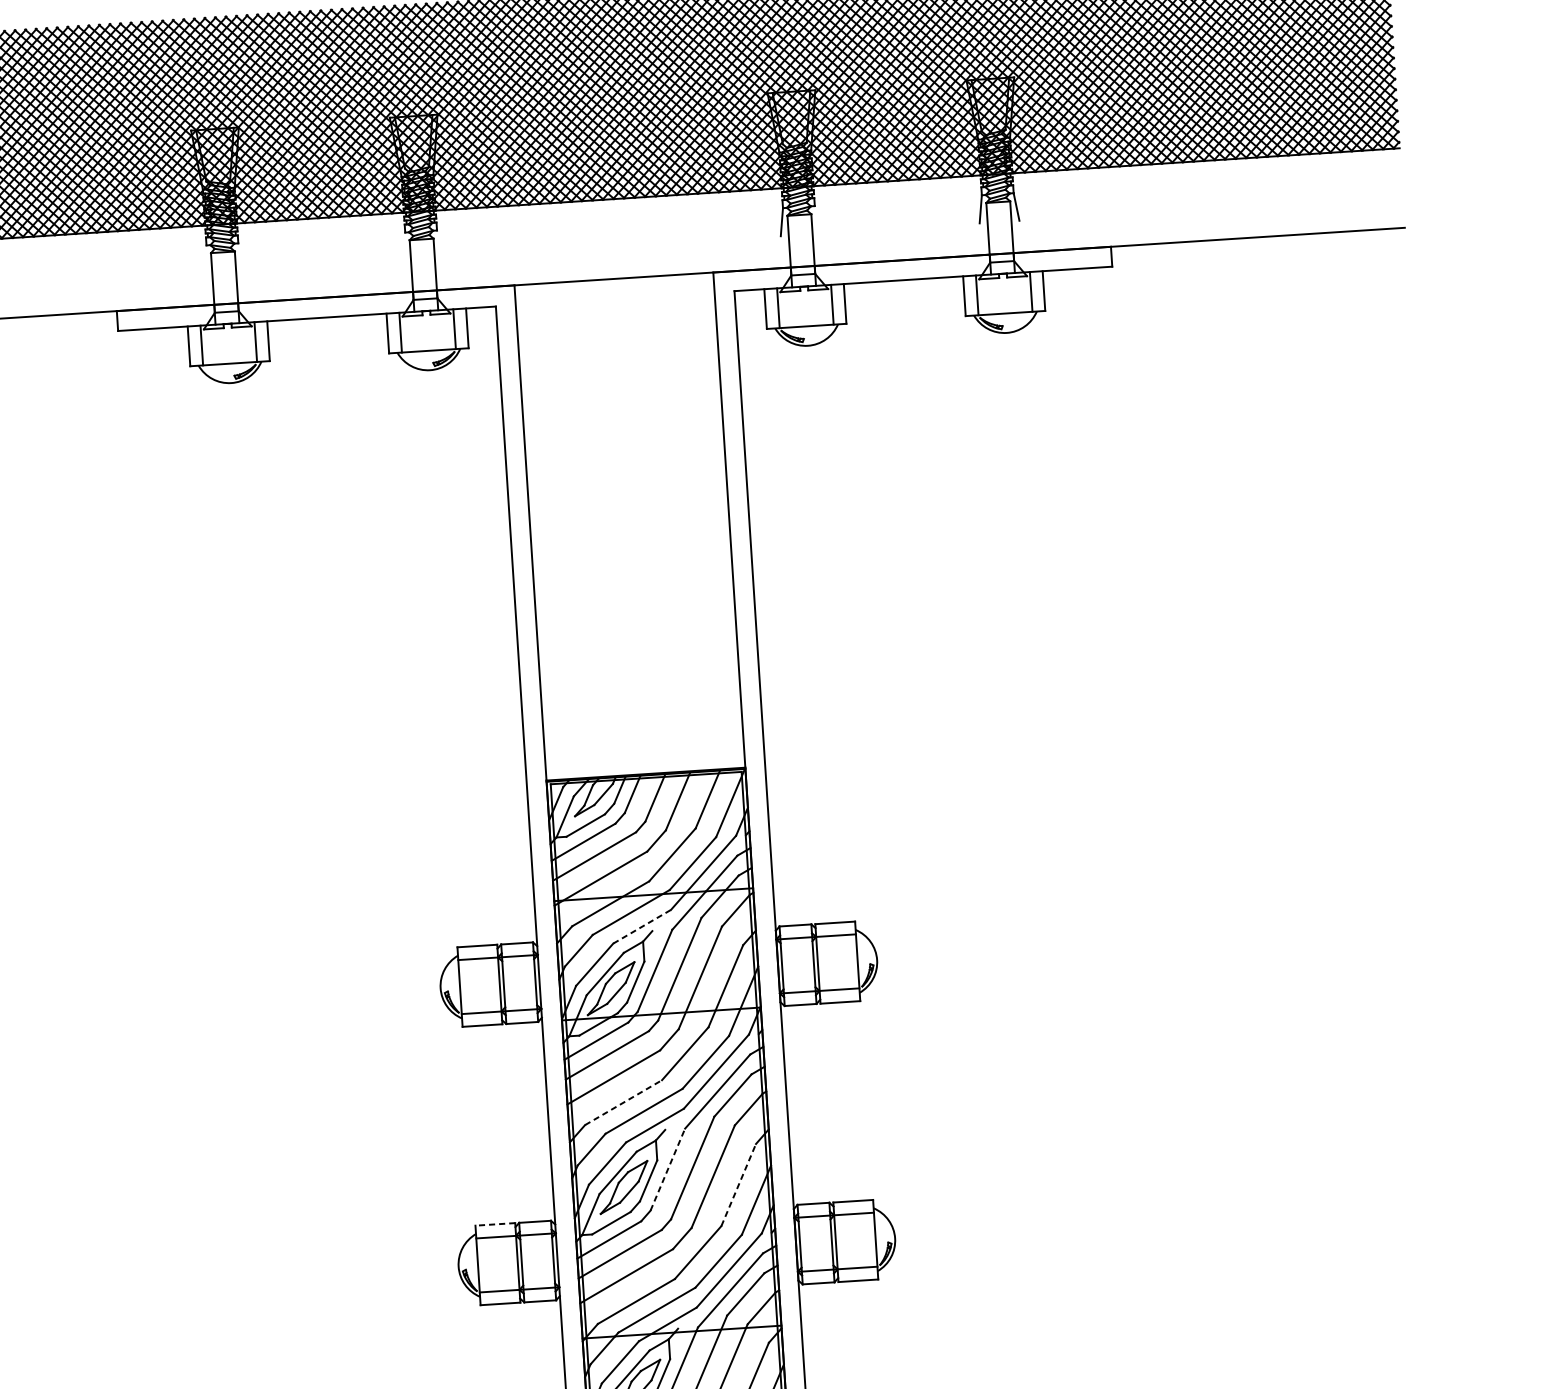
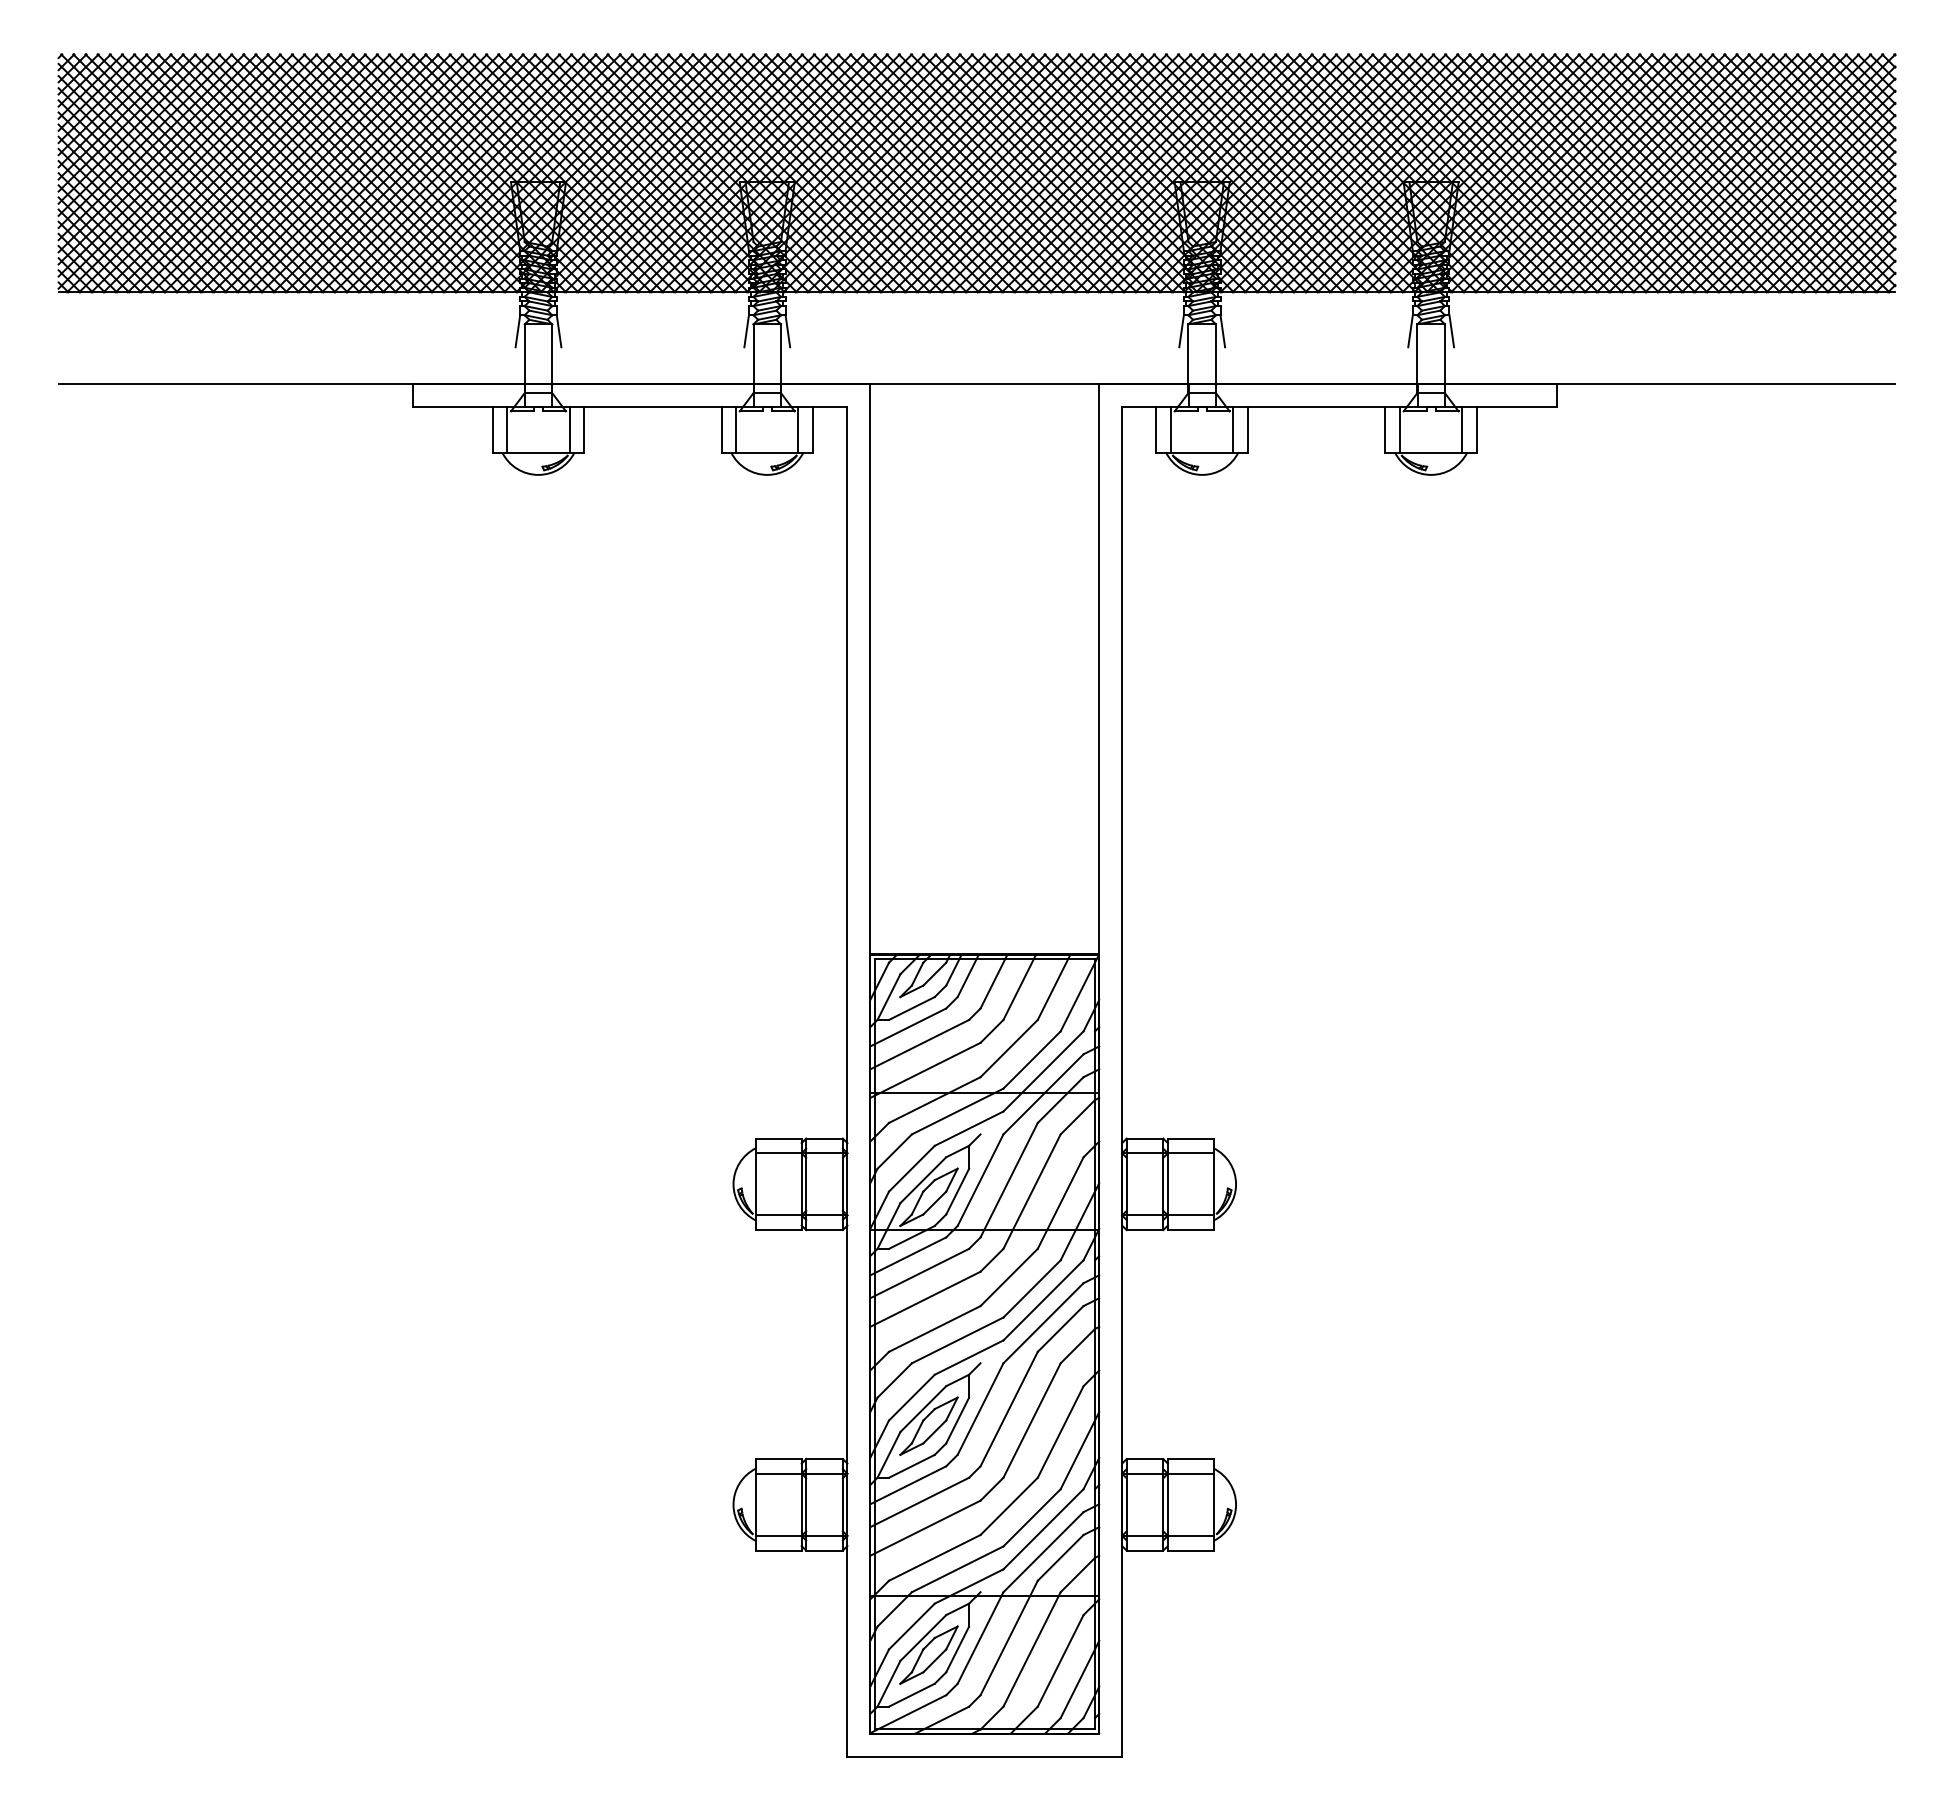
line: (817, 220) -> (1222, 331), added
line: (439, 244) -> (787, 331), added
line: (404, 246) -> (746, 331), added
line: (240, 257) -> (558, 331), added
line: (205, 259) -> (517, 331), added
line: (642, 926) -> (969, 1128), dashed -> solid
line: (624, 1102) -> (935, 1328), dashed -> solid
line: (667, 1169) -> (980, 1408), dashed -> solid
line: (738, 1184) -> (1060, 1431), dashed -> solid
line: (495, 1224) -> (778, 1459), dashed -> solid

